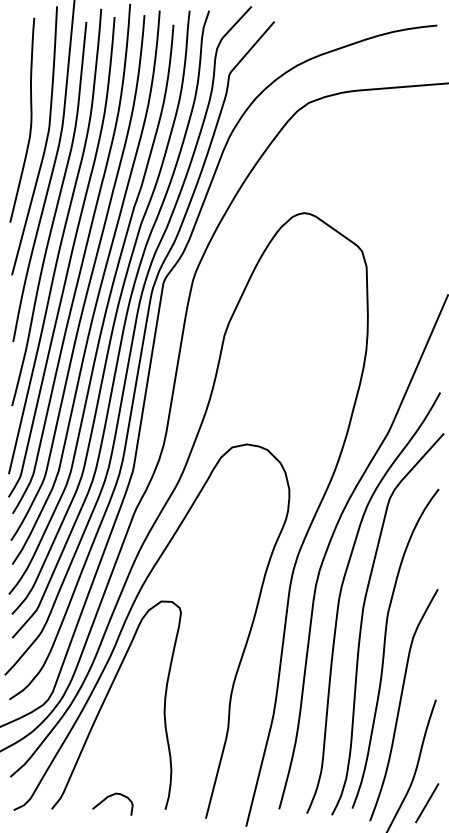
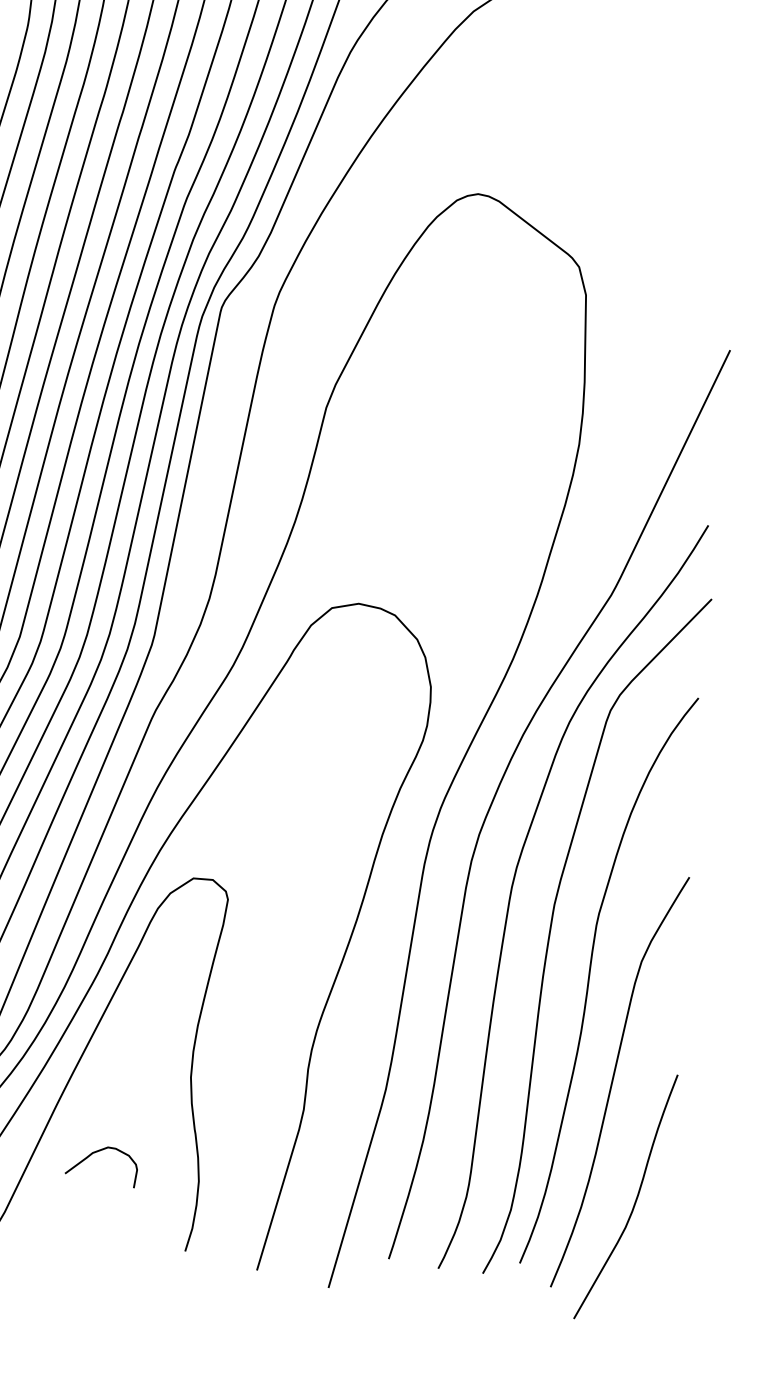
curve: (109, 797) -> (96, 1153), moved
line: (427, 803) -> (654, 1259), removed

